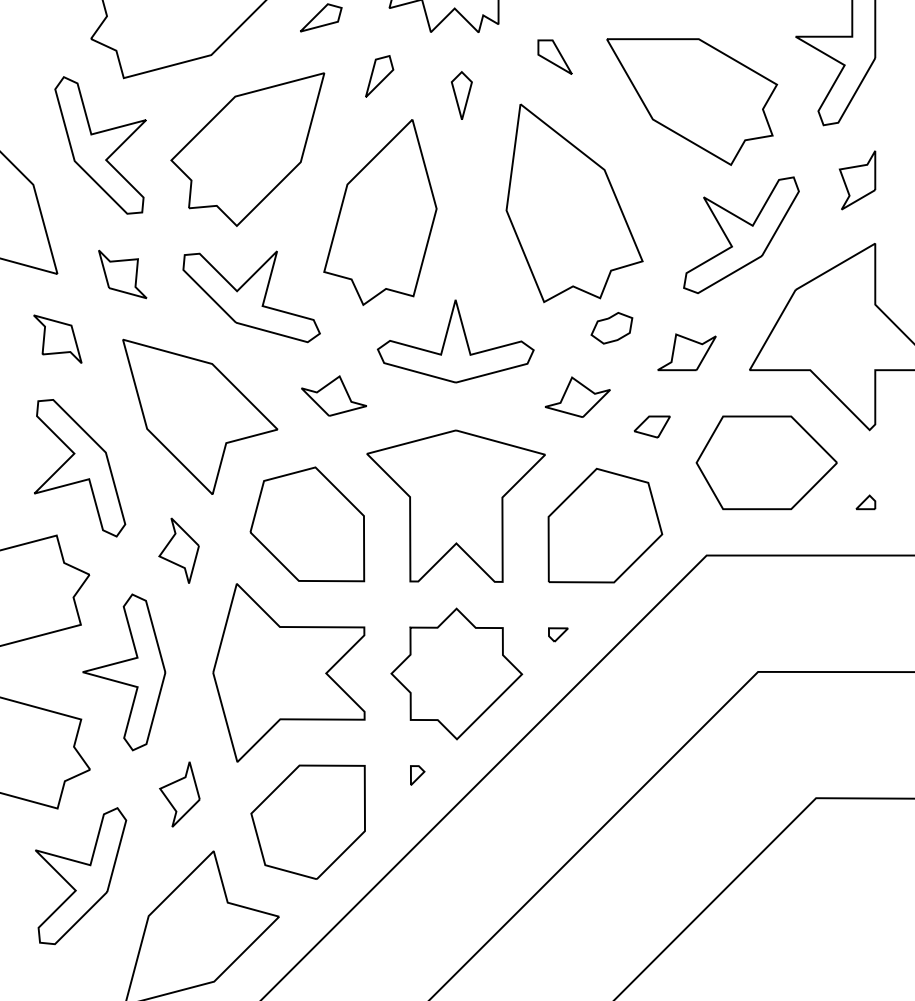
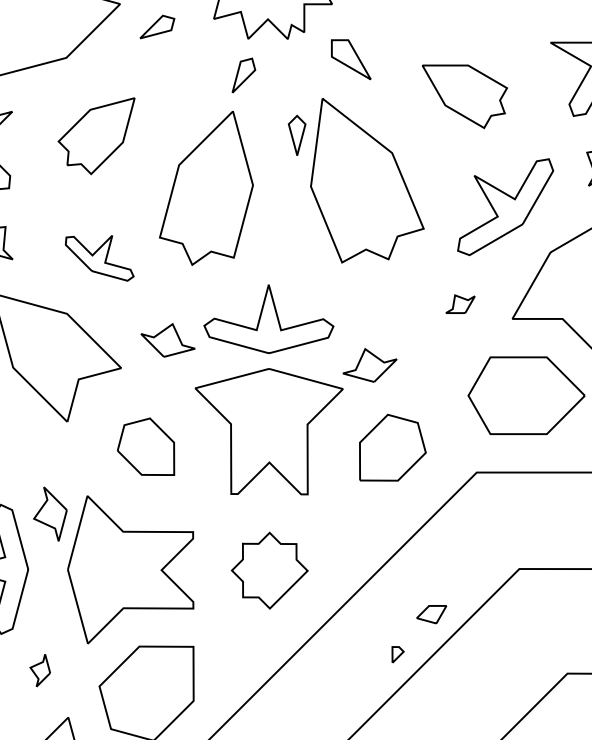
part: (554, 56) -> (350, 59), size x1.4
part: (379, 76) -> (243, 75), moved
part: (461, 95) -> (296, 135), moved
part: (692, 101) -> (465, 96), size x0.6
part: (247, 149) -> (96, 136), size x0.6
part: (251, 296) -> (99, 257), size x0.6
part: (611, 328) -> (397, 284), removed
part: (455, 341) -> (268, 319), moved
part: (686, 352) -> (460, 304), size x0.6
part: (577, 396) -> (369, 364), moved
part: (651, 426) -> (431, 614), moved
part: (307, 524) -> (146, 446), size x0.6
part: (605, 525) -> (392, 447), size x0.7
part: (178, 550) -> (49, 513), moved
part: (558, 634) -> (354, 537), removed
part: (456, 673) -> (269, 570), size x0.7
part: (417, 775) -> (397, 654), moved
part: (179, 794) -> (39, 670), size x0.6

